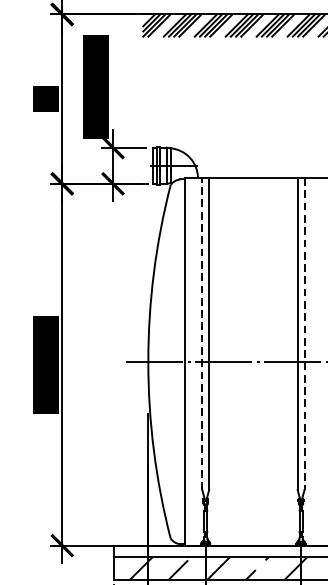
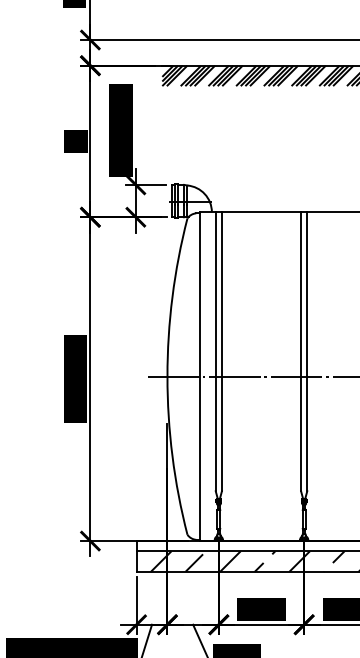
line: (201, 333) -> (215, 351), dashed -> solid
line: (304, 333) -> (307, 351), dashed -> solid

